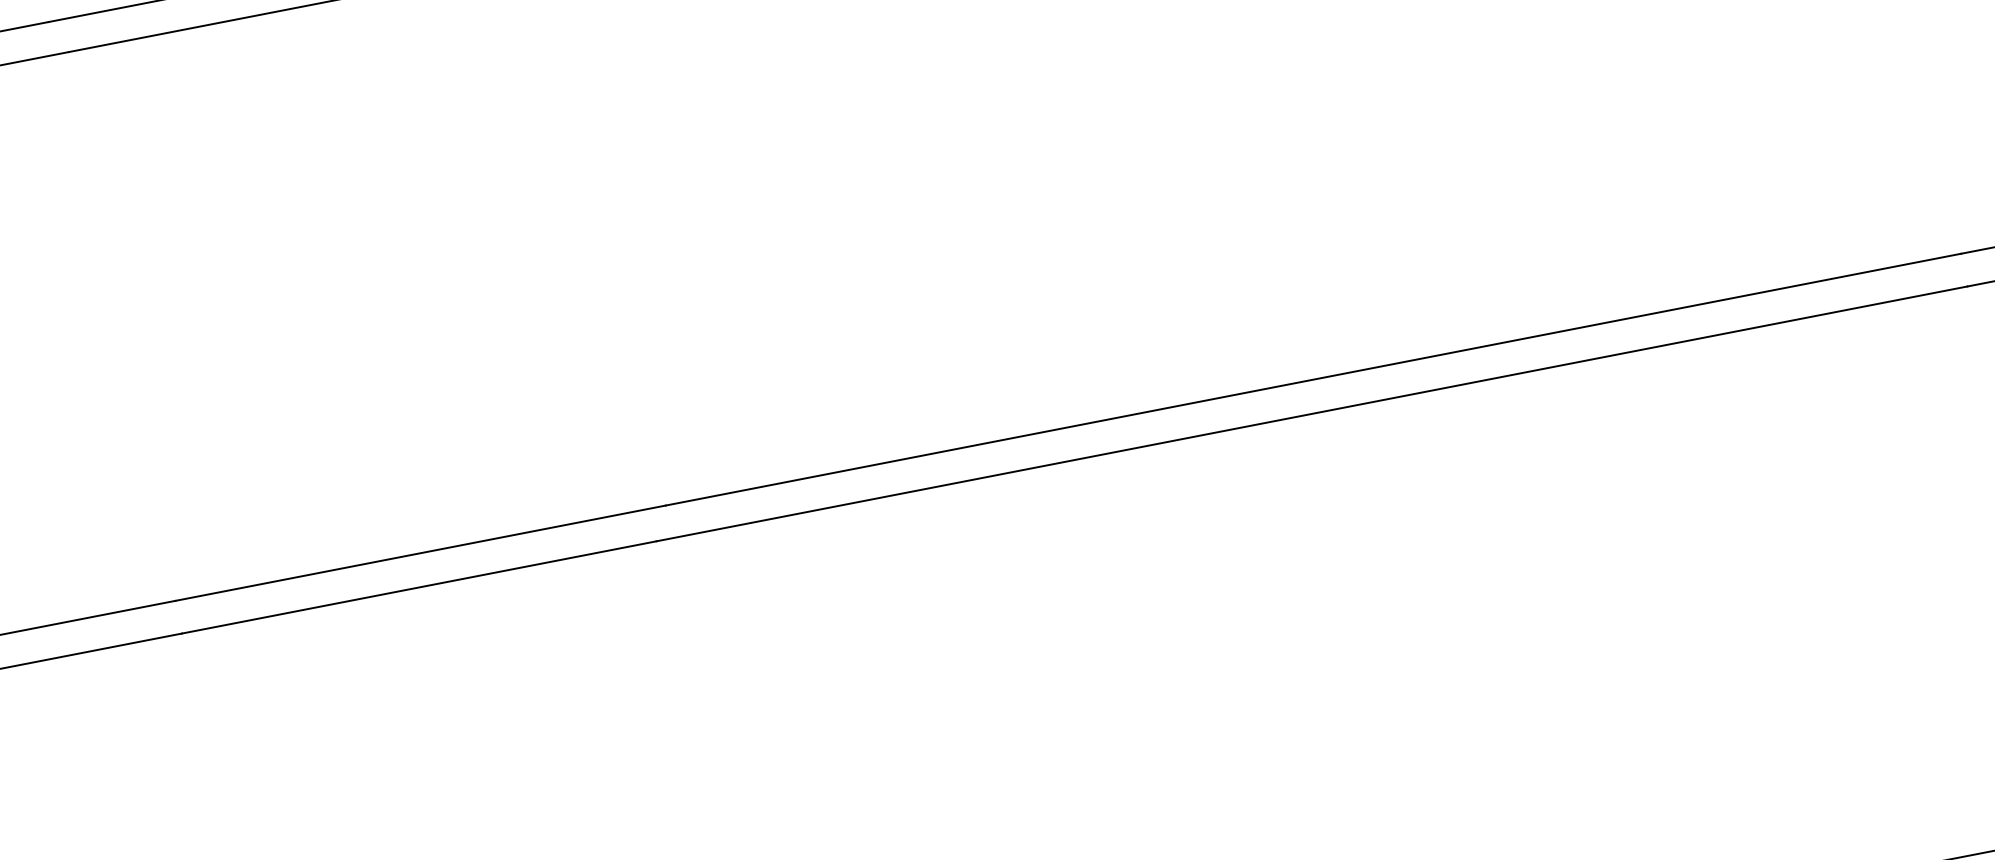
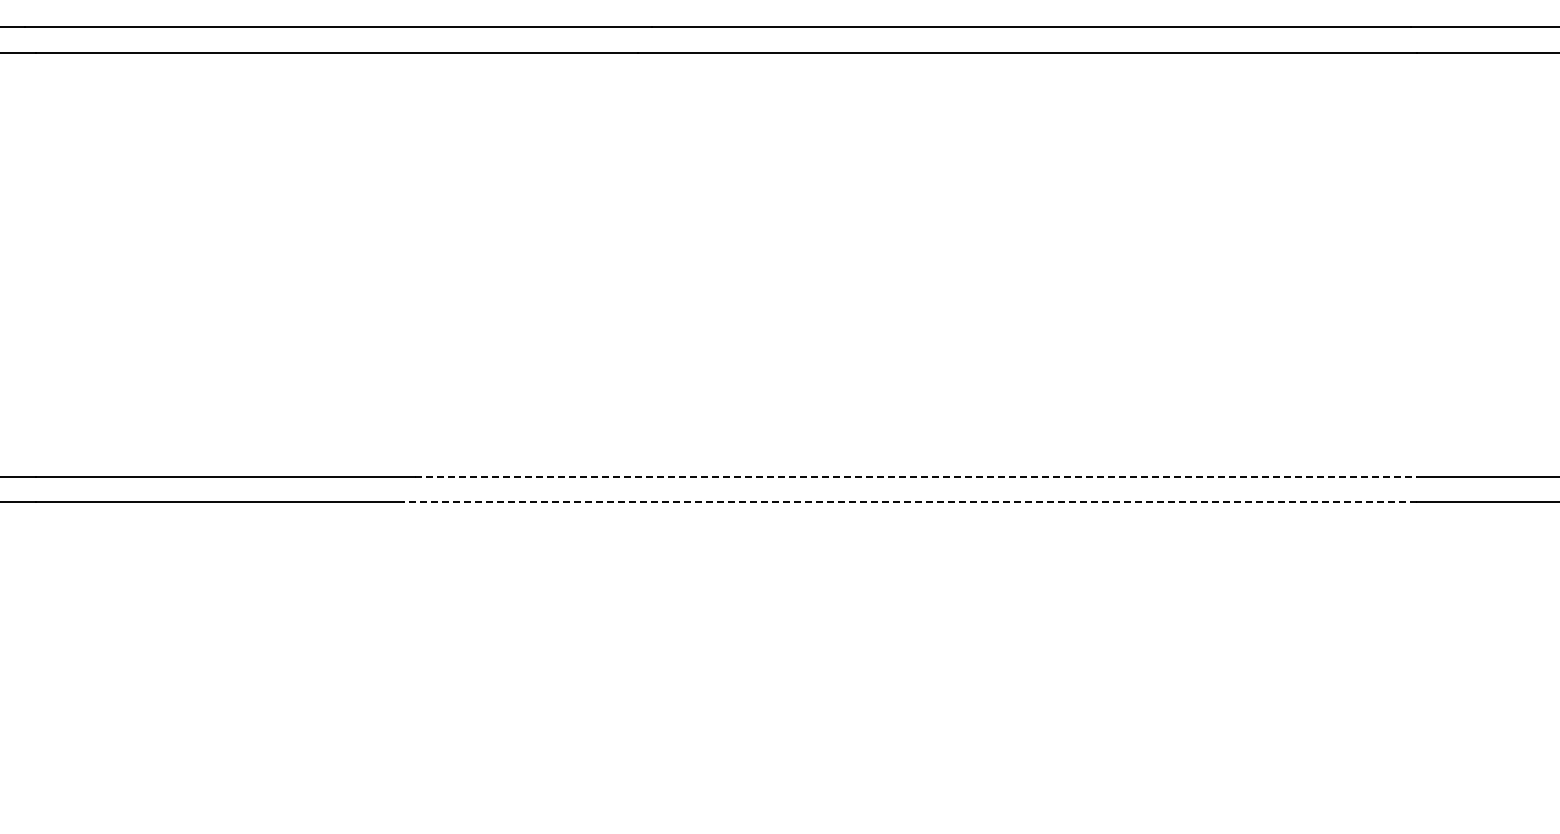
line: (1313, 380) -> (916, 477), solid -> dashed
line: (1311, 414) -> (909, 502), solid -> dashed

